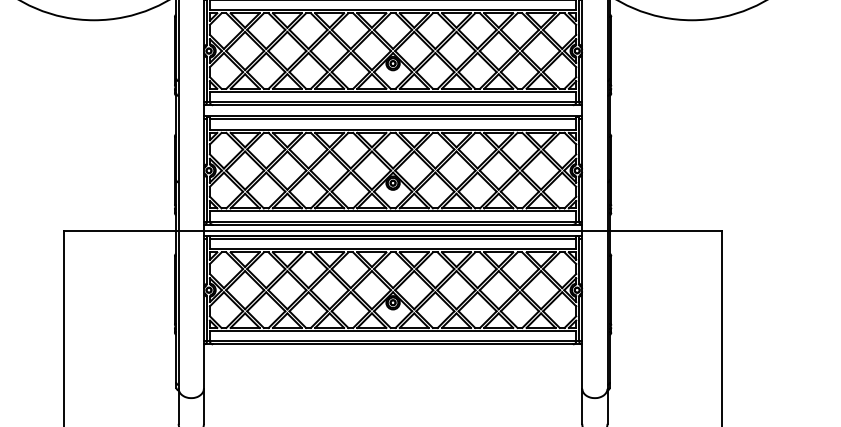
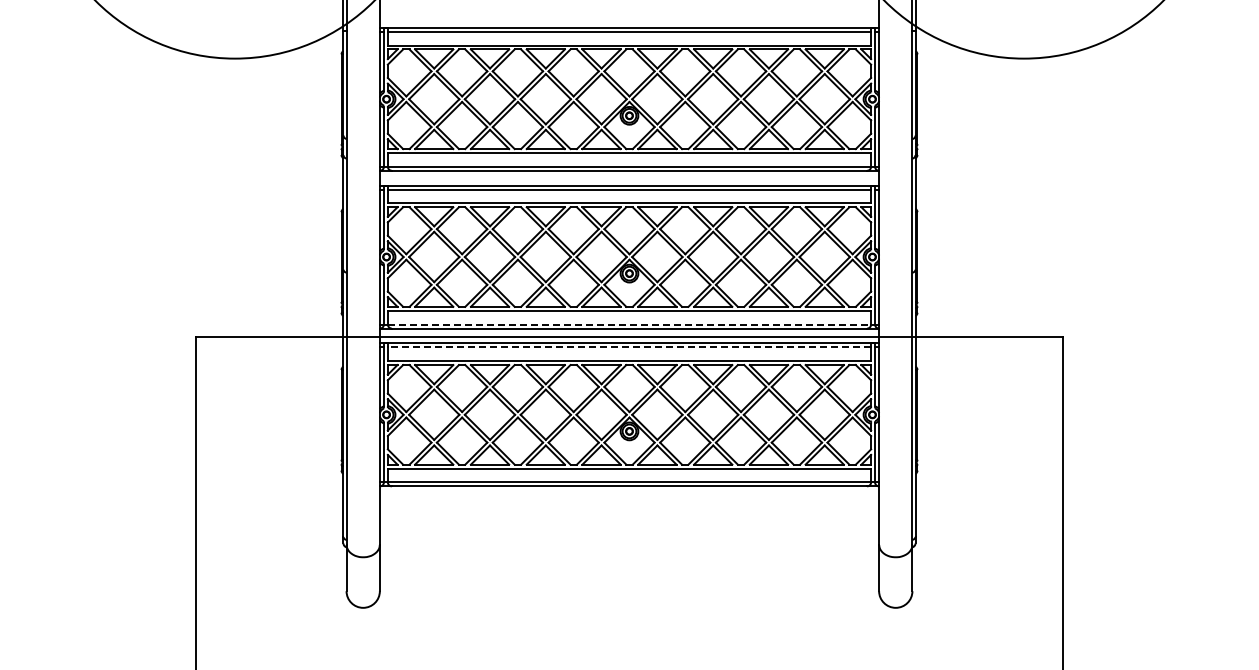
line: (393, 221) -> (629, 324), solid -> dashed
line: (393, 239) -> (629, 347), solid -> dashed

